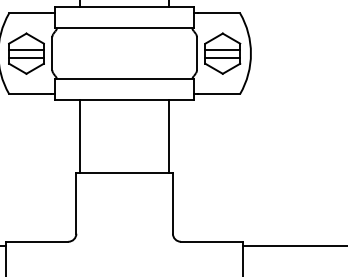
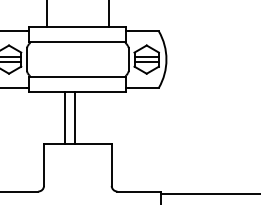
line: (79, 136) -> (64, 117), moved
line: (168, 136) -> (74, 117), moved

